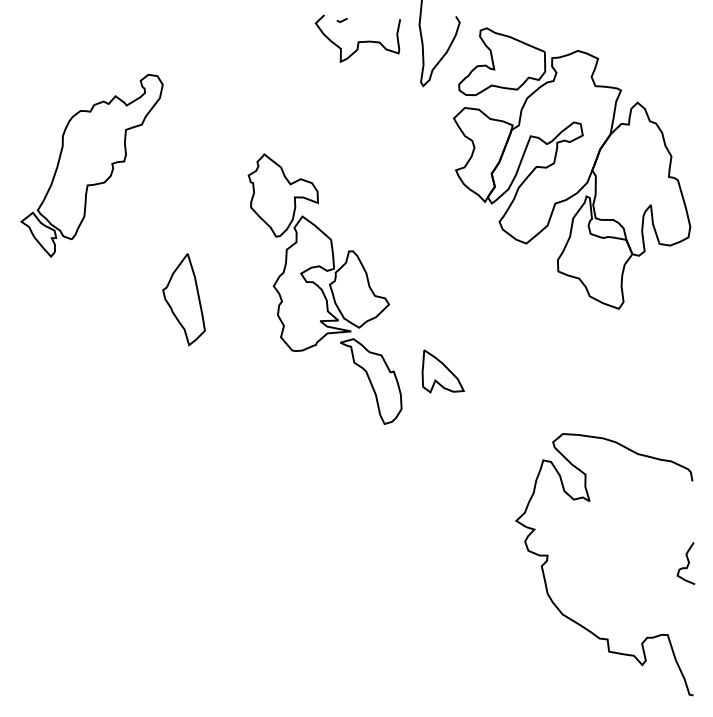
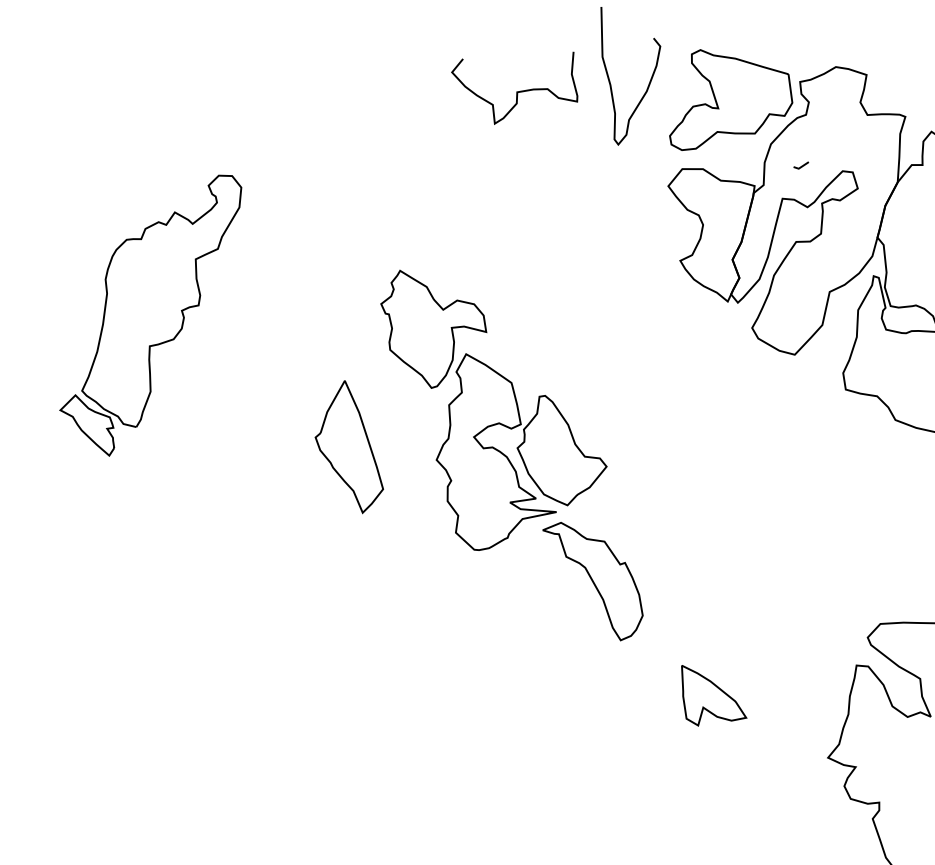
line: (341, 20) -> (800, 166), moved
part: (183, 299) -> (346, 447), moved
part: (442, 371) -> (712, 693), moved

